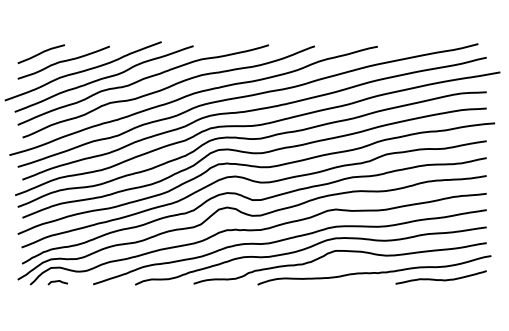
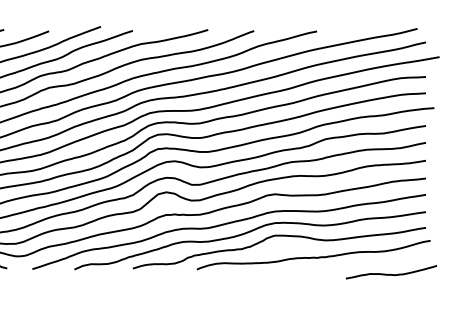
curve: (440, 279) -> (390, 274), moved

